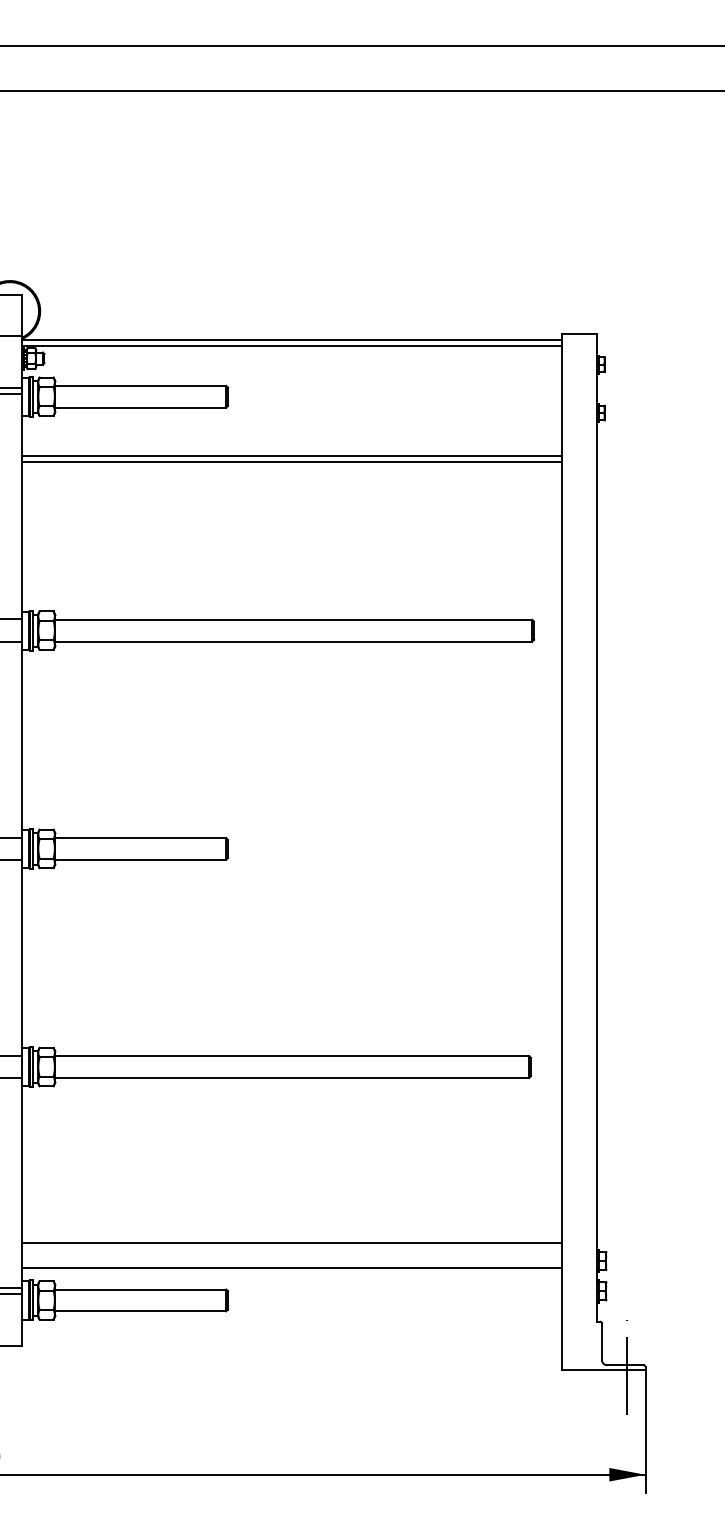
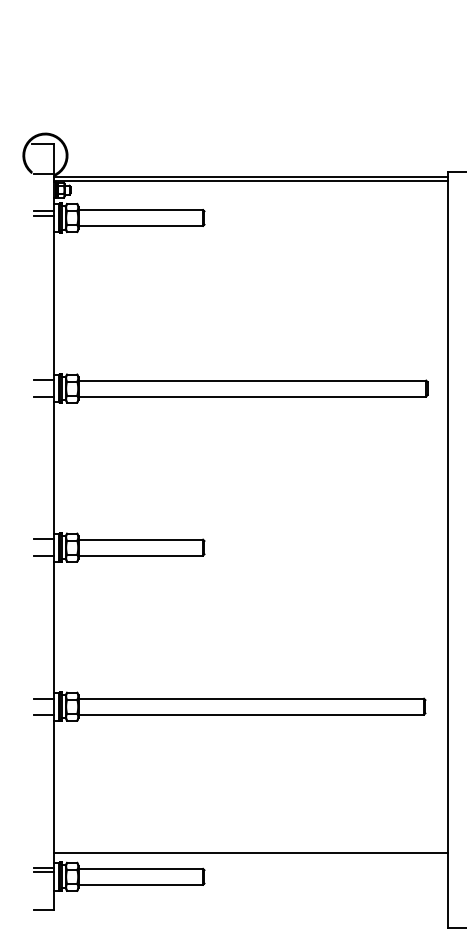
line: (291, 456) -> (250, 261), removed
line: (291, 461) -> (250, 265), removed
line: (291, 1243) -> (250, 835), removed

